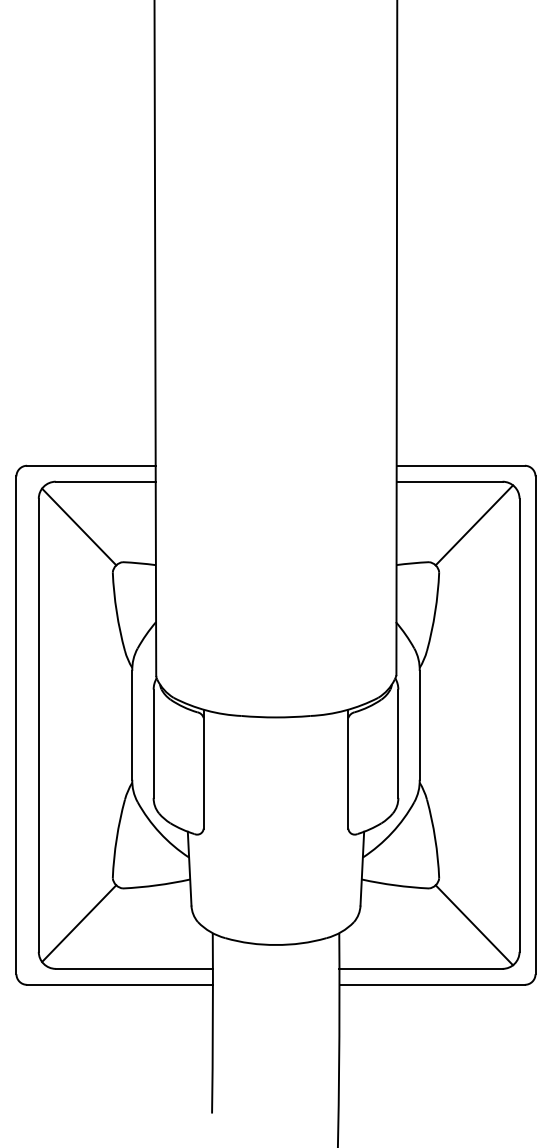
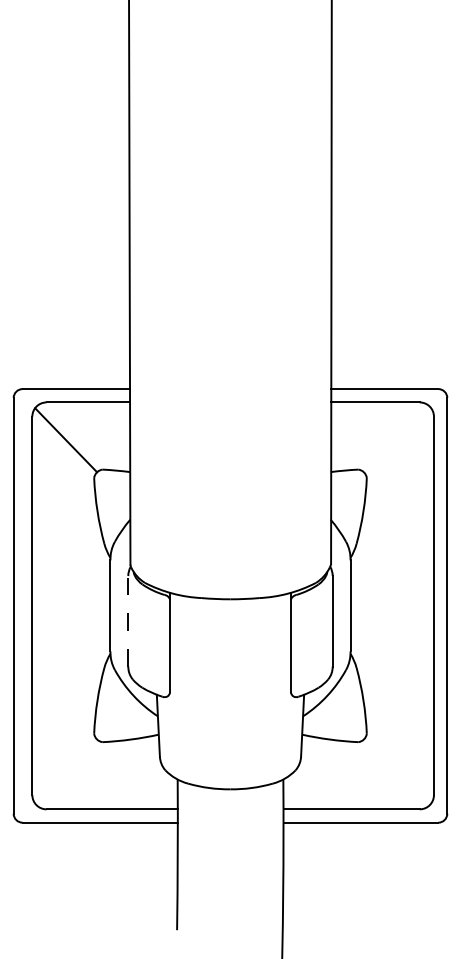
line: (474, 525) -> (396, 438), removed
line: (153, 743) -> (128, 621), solid -> dashed
line: (79, 923) -> (66, 771), removed
line: (474, 925) -> (396, 773), removed

